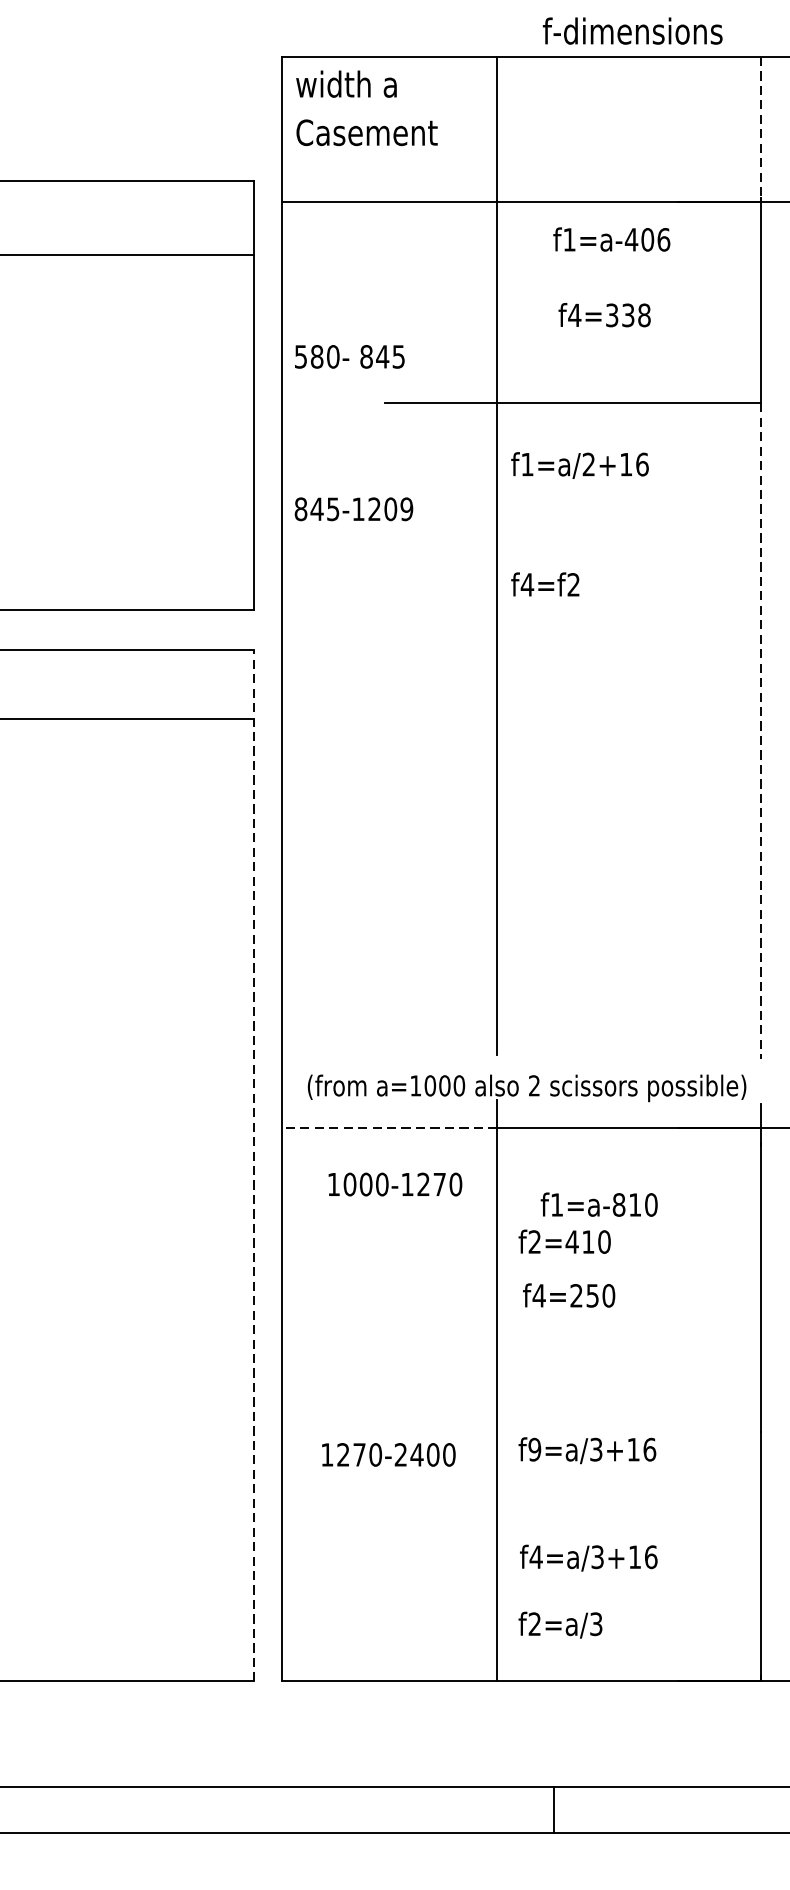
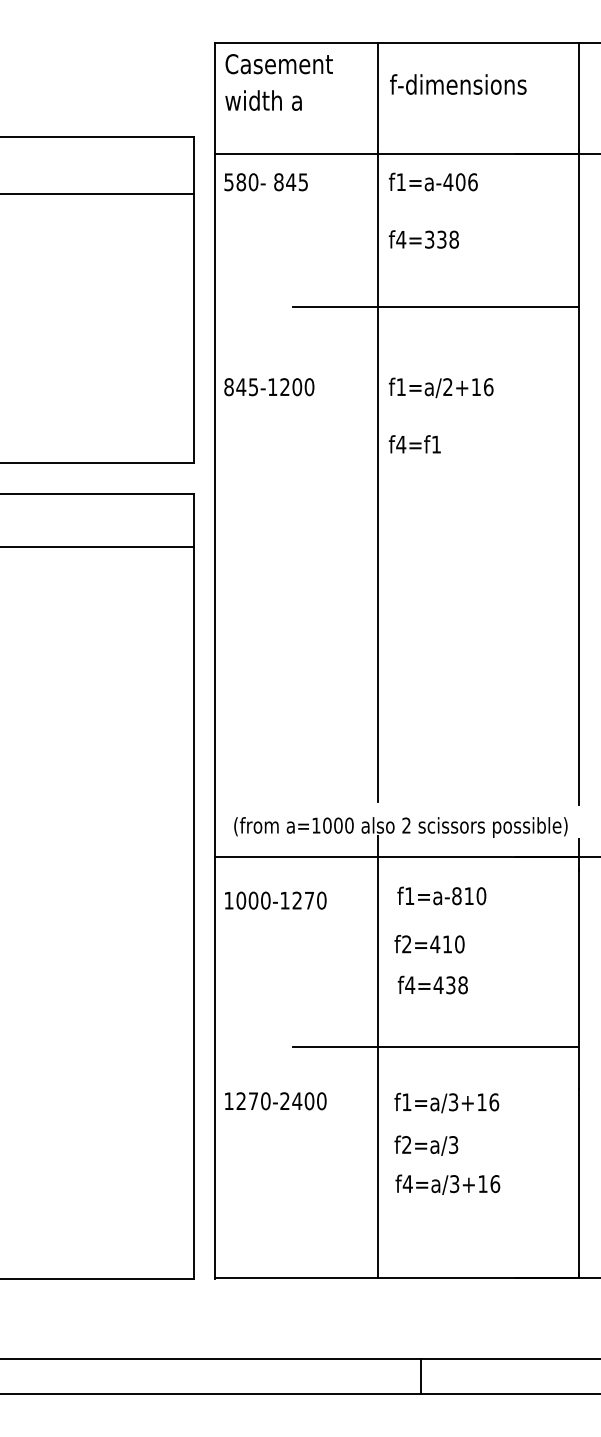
text: (633, 31) -> (458, 84), moved
text: (366, 83) -> (278, 63), width a -> Casement
line: (761, 127) -> (579, 96), dashed -> solid
text: (366, 132) -> (278, 100), Casement -> width a
text: (610, 238) -> (432, 181), moved
text: (604, 315) -> (423, 239), moved
text: (348, 357) -> (265, 182), moved
text: (579, 465) -> (440, 387), moved
text: (406, 509) -> (309, 387), 845-1209 -> 845-1200
text: (572, 584) -> (435, 444), f4=f2 -> f4=f1
line: (761, 731) -> (579, 556), dashed -> solid
line: (389, 1127) -> (296, 857), dashed -> solid
line: (254, 1164) -> (193, 885), dashed -> solid
text: (395, 1184) -> (275, 900), moved
text: (598, 1204) -> (441, 895), moved
text: (592, 1294) -> (450, 984), f4=250 -> f4=438
line: (572, 1376) -> (435, 1046), added
text: (534, 1449) -> (406, 1102), f9=a/3+16 -> f1=a/3+16
text: (388, 1455) -> (275, 1101), moved
text: (560, 1624) -> (426, 1145), moved

